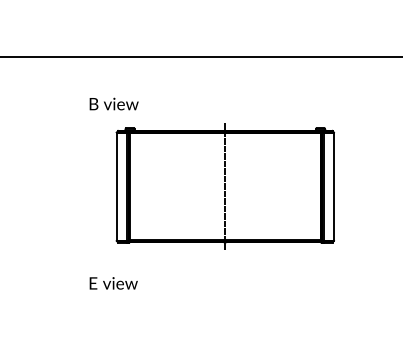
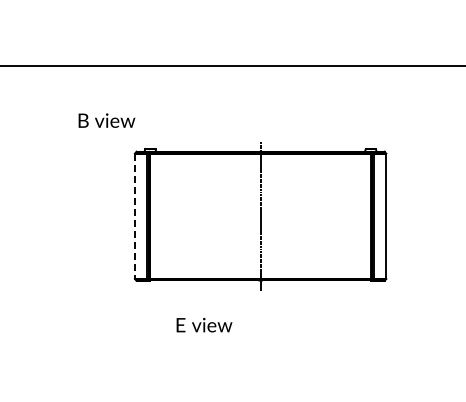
text: (113, 103) -> (106, 120), moved
line: (116, 186) -> (134, 216), solid -> dashed
text: (113, 282) -> (204, 324), moved

